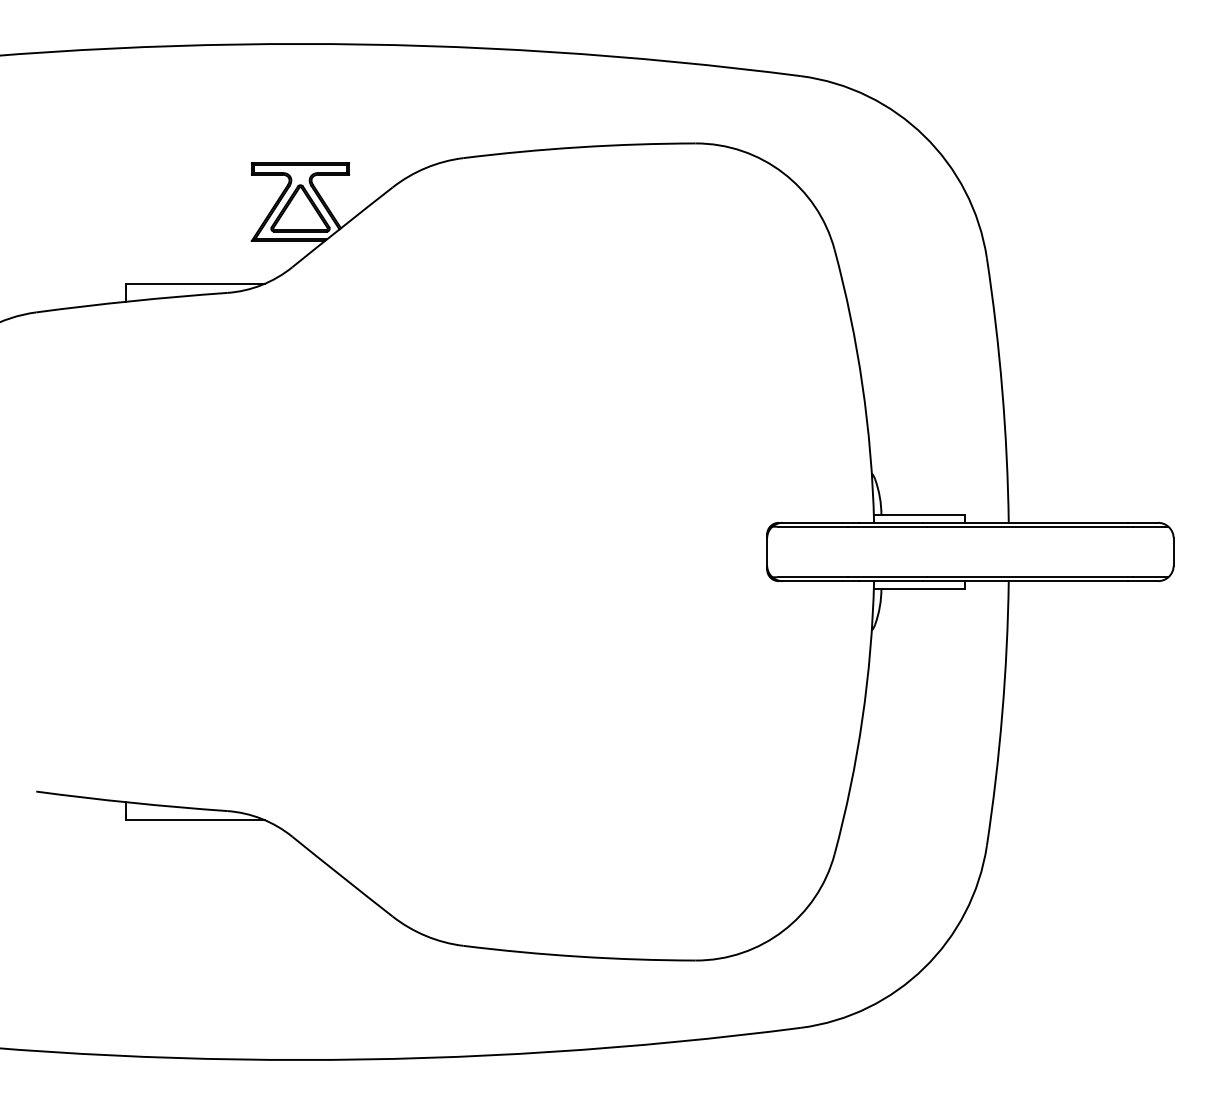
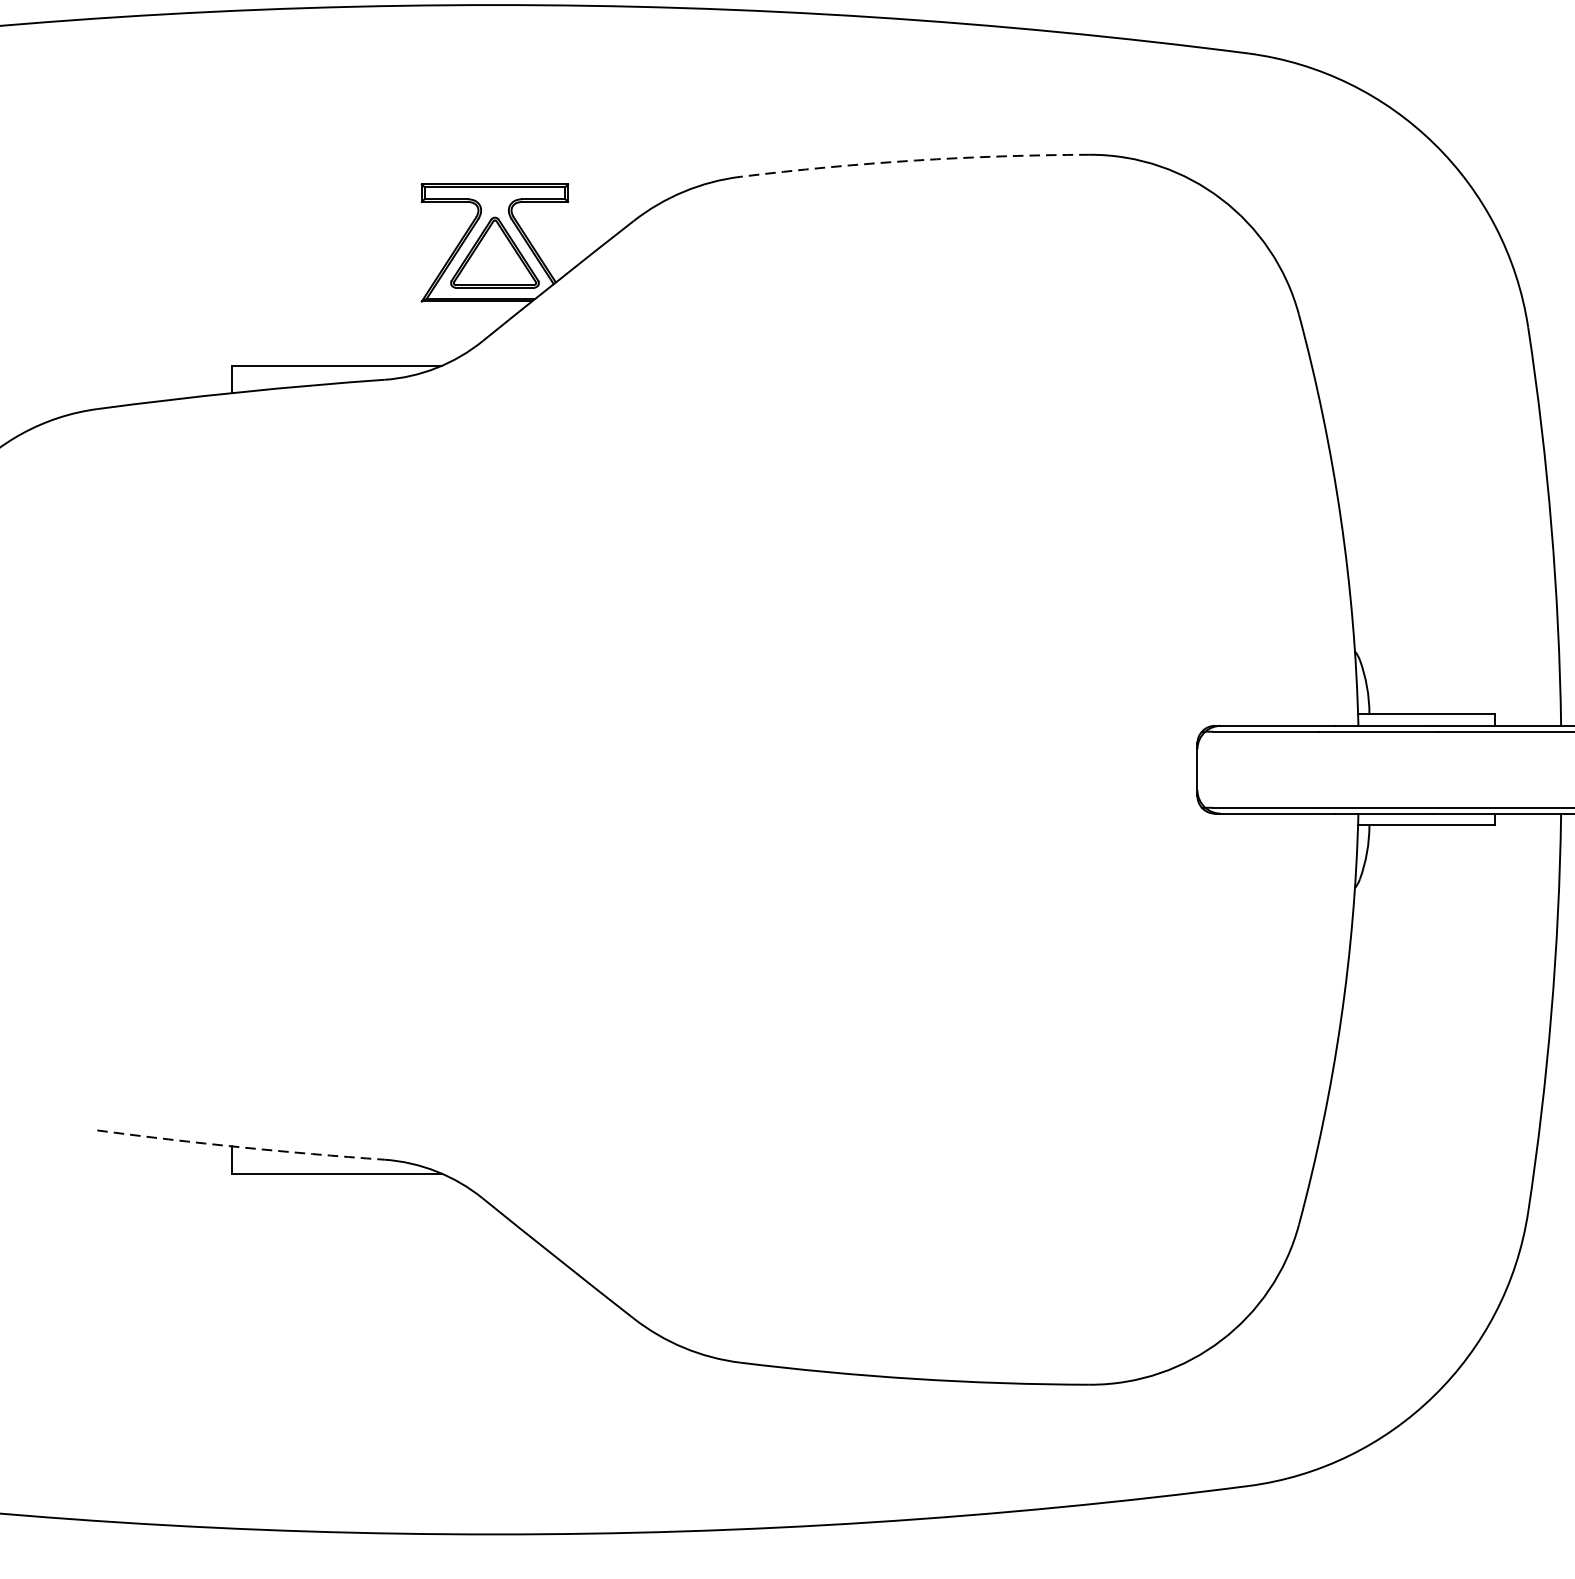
arc: (579, 147) -> (914, 160), solid -> dashed
arc: (131, 802) -> (240, 1146), solid -> dashed

